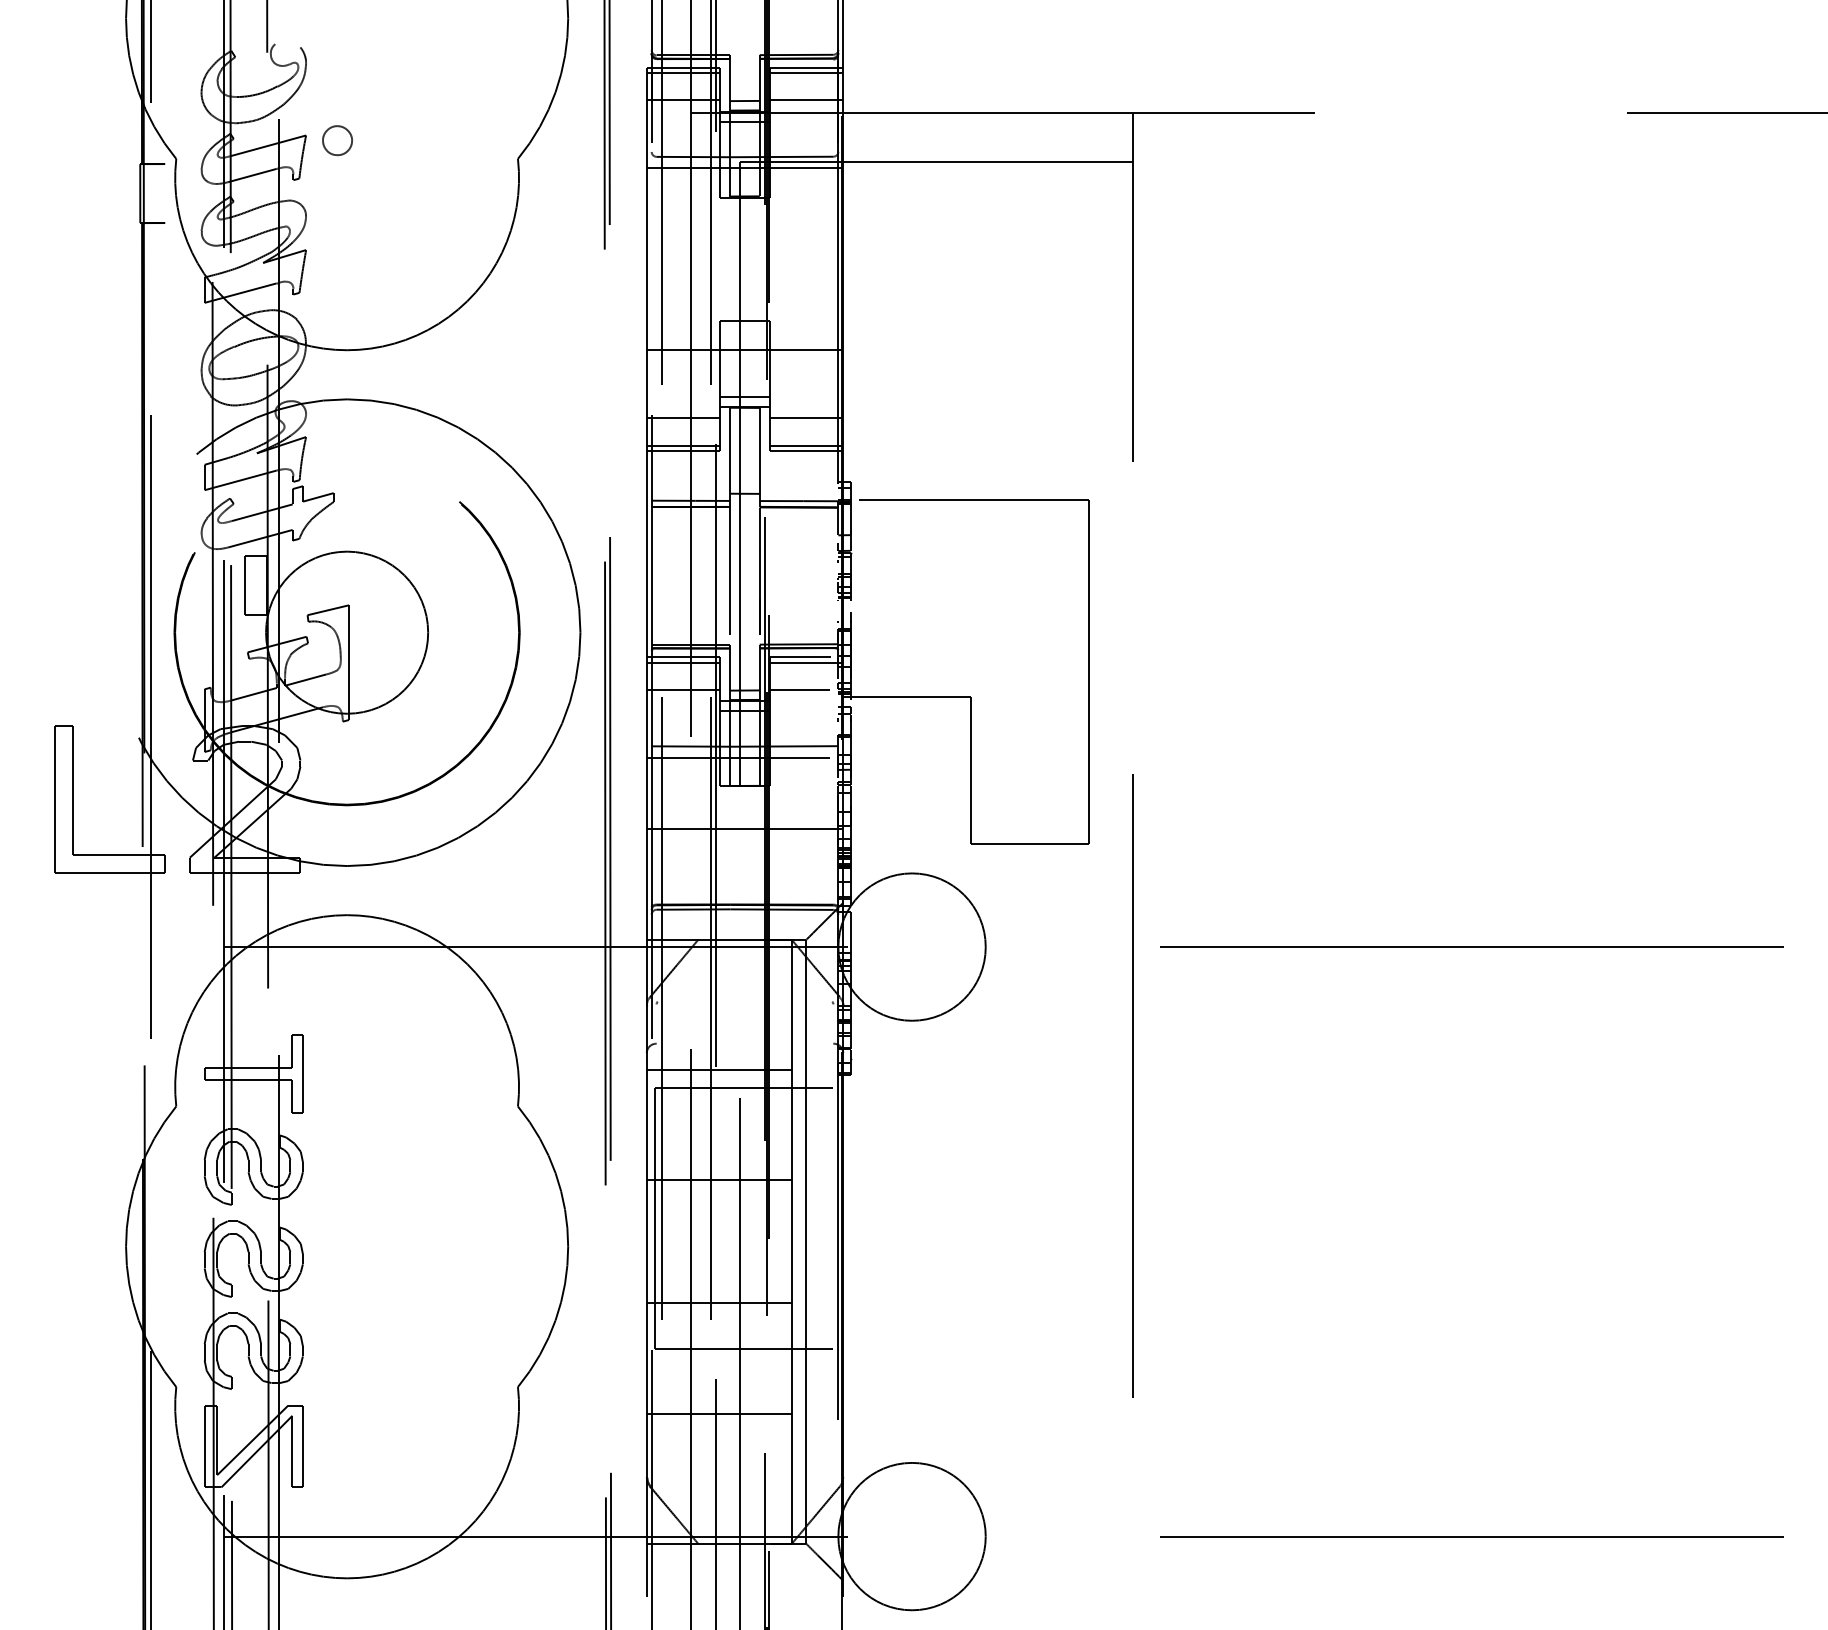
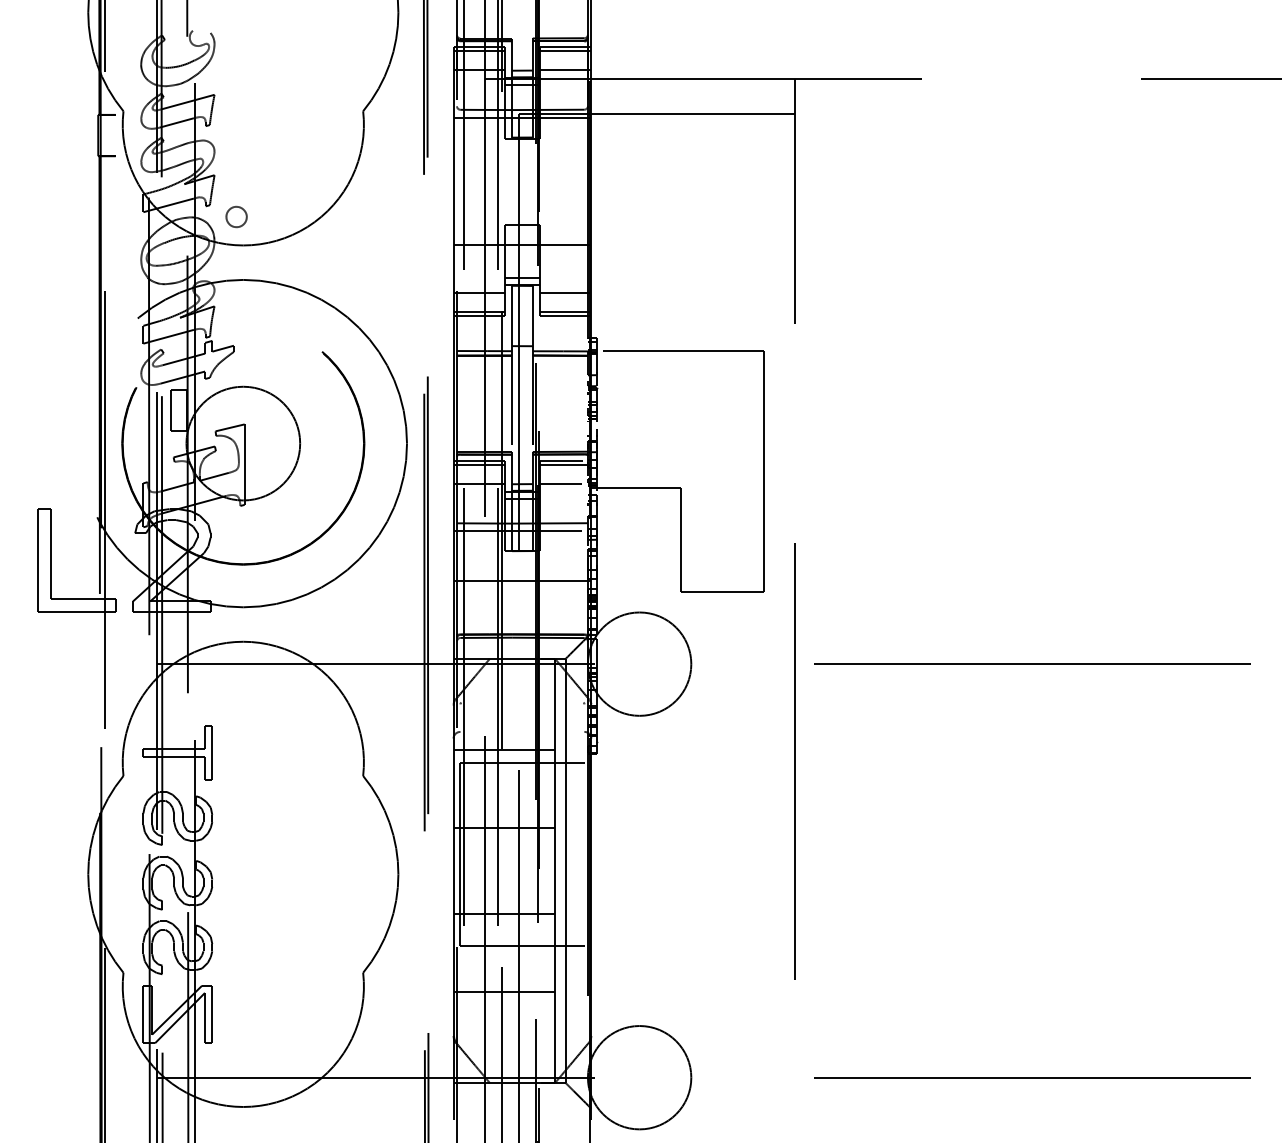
part: (337, 140) -> (236, 216), moved

